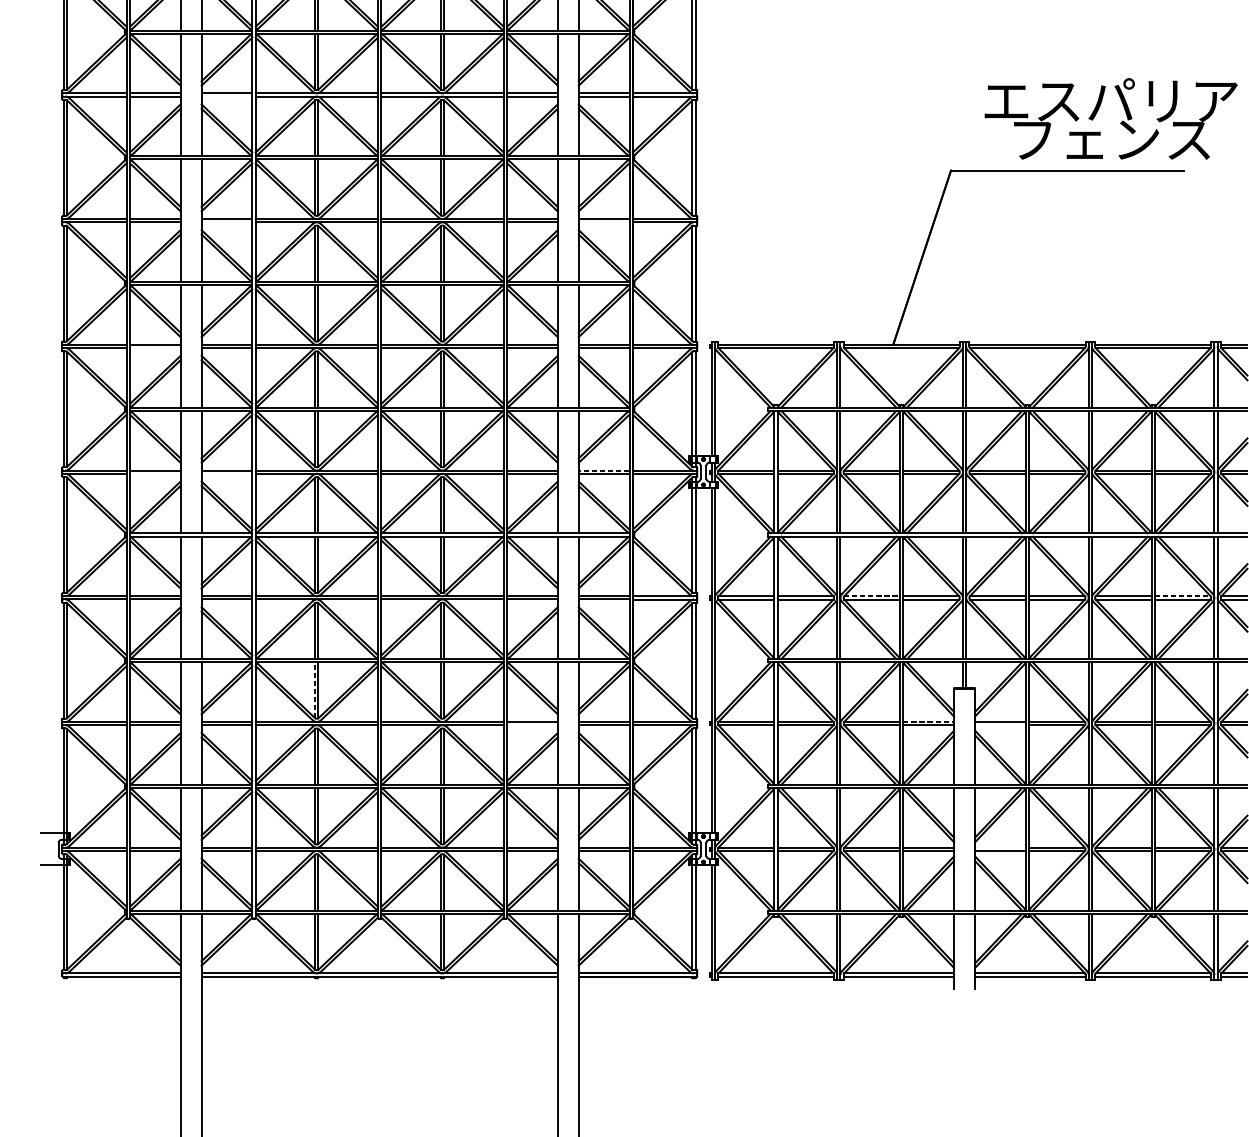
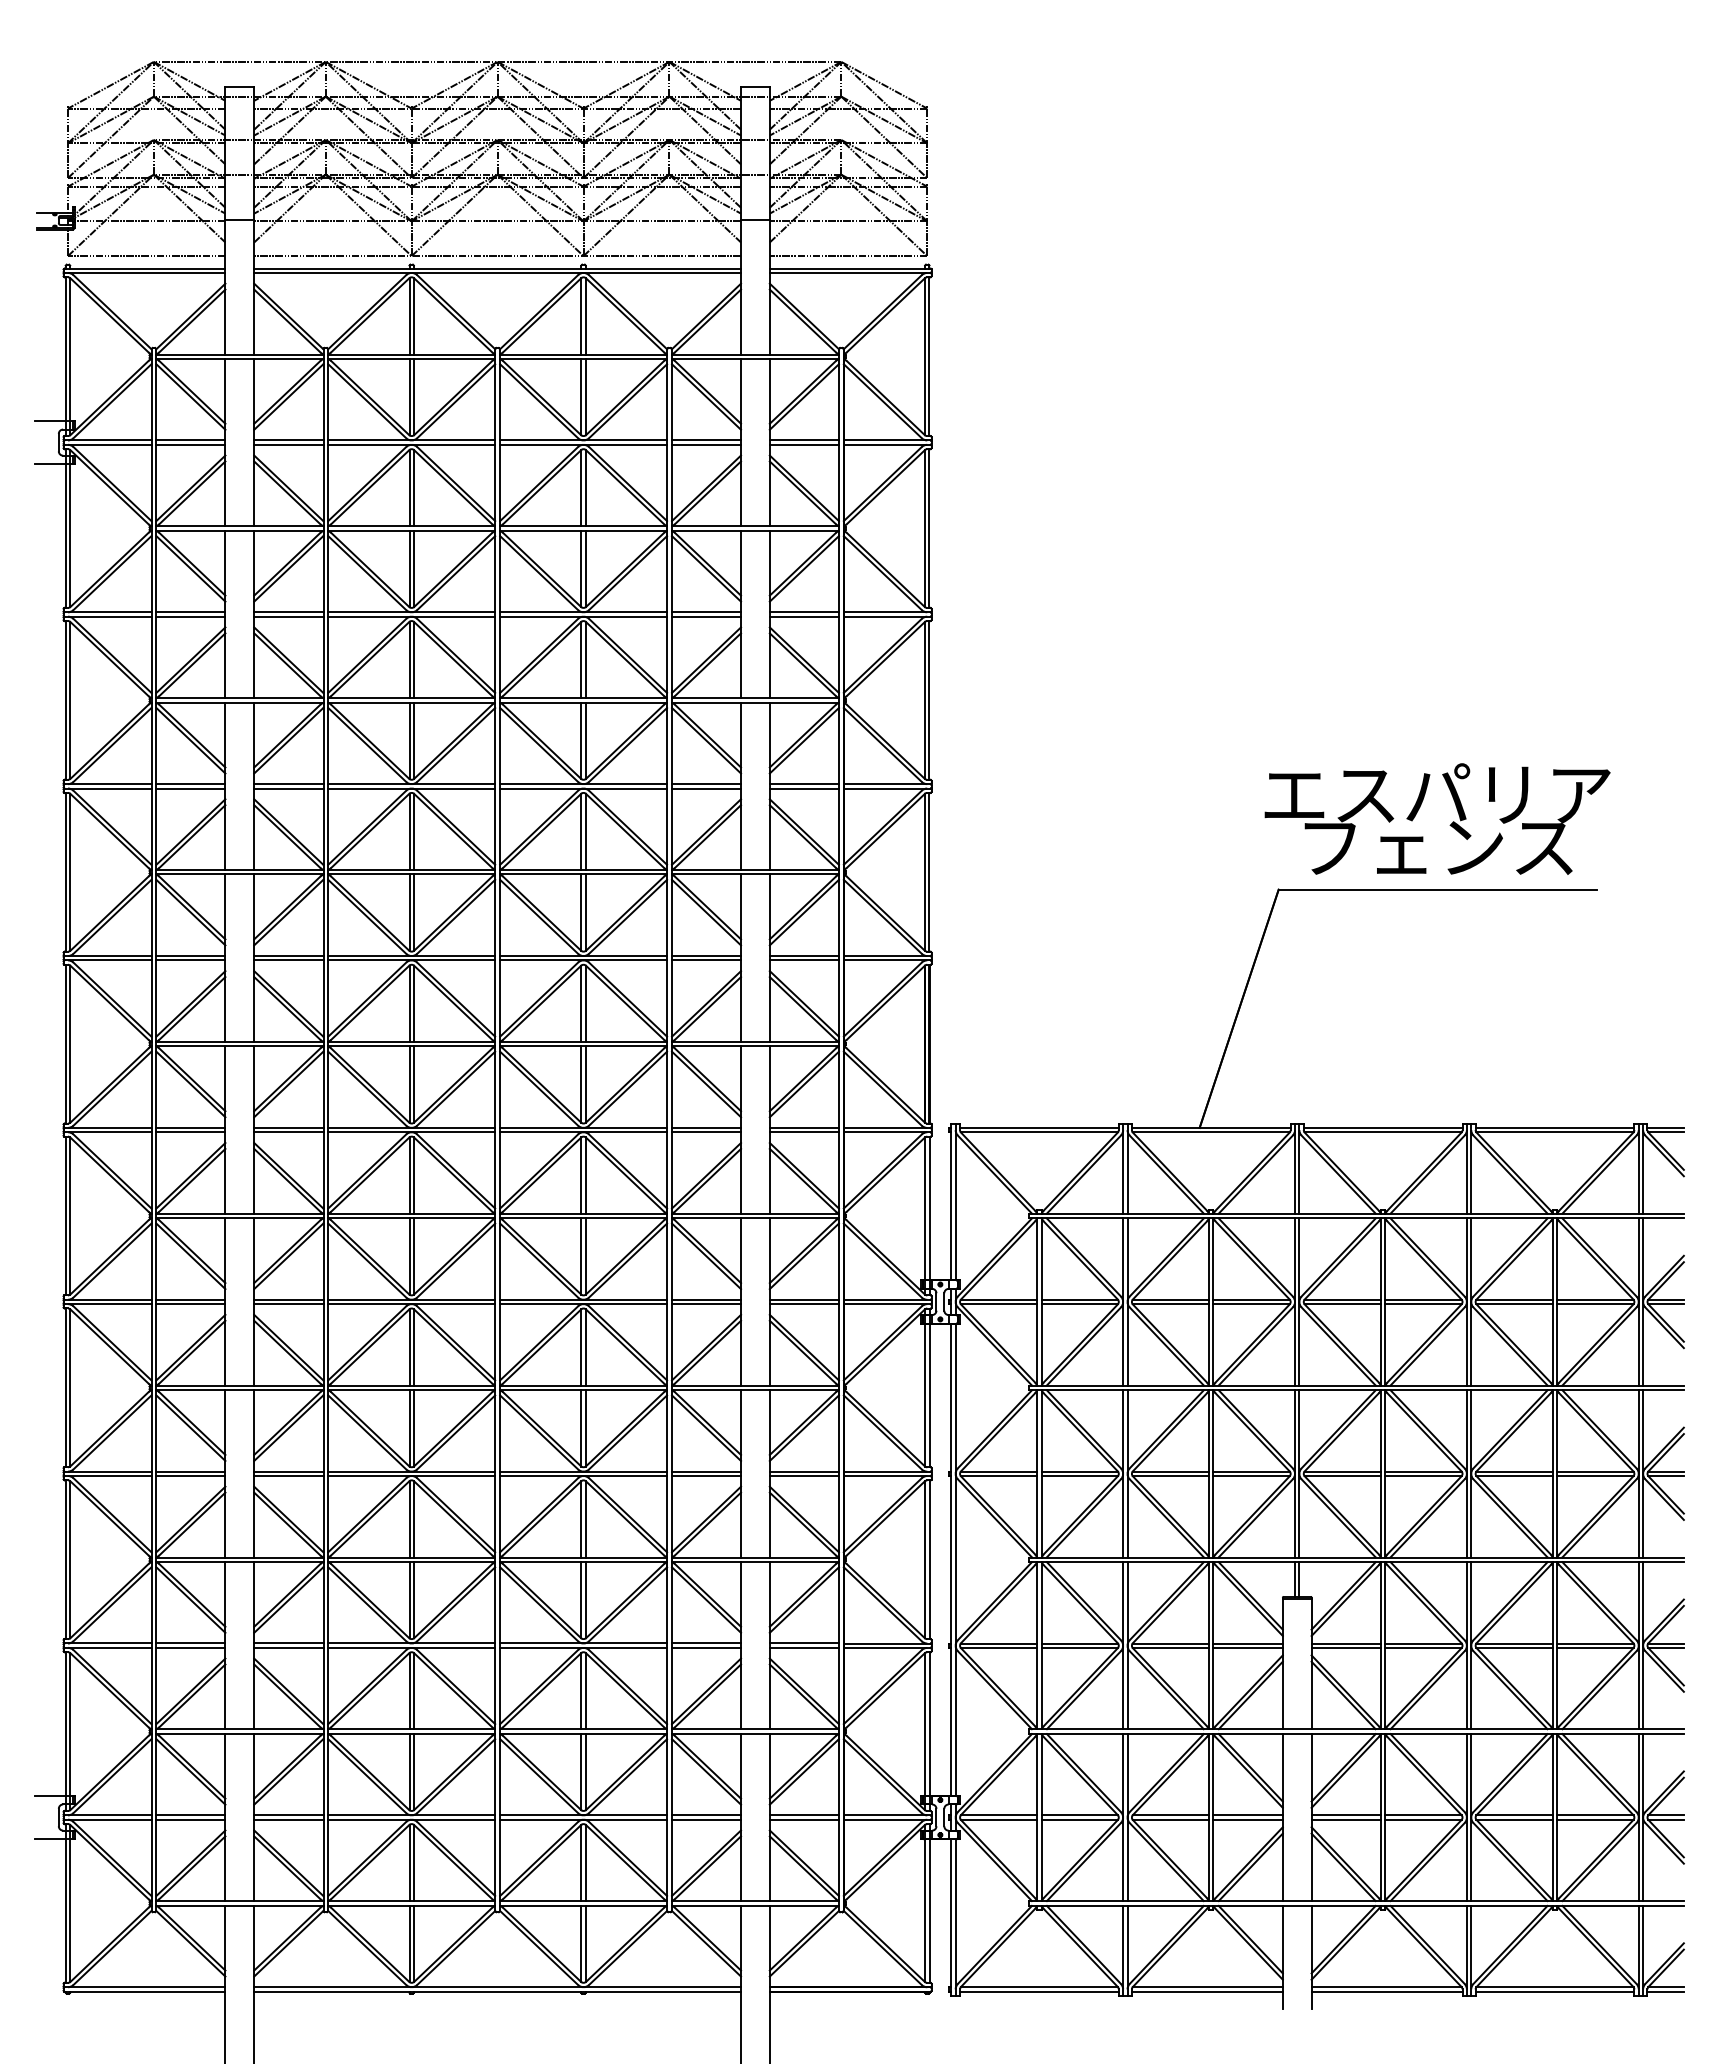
line: (226, 96) -> (288, 788), added
text: (1111, 118) -> (1437, 818), moved
line: (226, 222) -> (288, 960), added
line: (604, 222) -> (804, 960), added
line: (155, 348) -> (190, 1132), added
line: (604, 470) -> (804, 1299), dashed -> solid
line: (155, 474) -> (190, 1304), added
line: (226, 474) -> (288, 1304), added
line: (872, 596) -> (1171, 1471), dashed -> solid
line: (1182, 596) -> (1595, 1471), dashed -> solid
line: (315, 689) -> (409, 1599), dashed -> solid
line: (928, 722) -> (1248, 1643), dashed -> solid
line: (532, 724) -> (706, 1647), added
line: (999, 724) -> (1345, 1647), added
line: (999, 847) -> (1345, 1815), added

